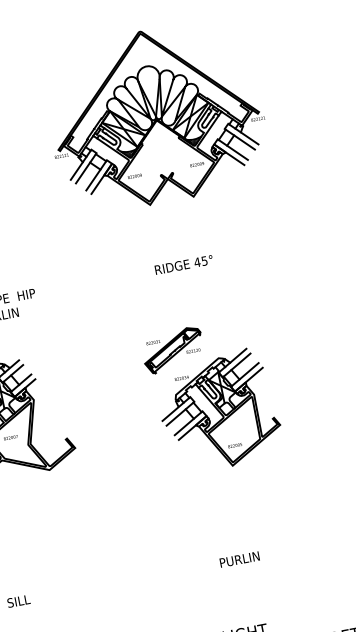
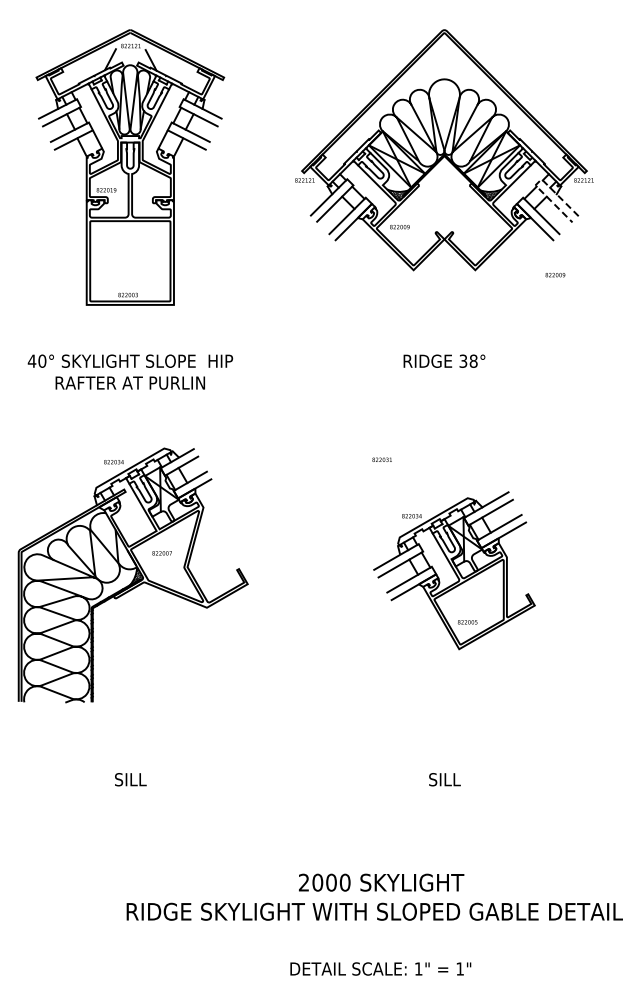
line: (226, 126) -> (538, 182), solid -> dashed
text: (197, 164) -> (555, 275), moved
text: (200, 261) -> (468, 360), 45° -> 38°
part: (173, 350) -> (407, 475), removed
text: (239, 559) -> (444, 779), PURLIN -> SILL

